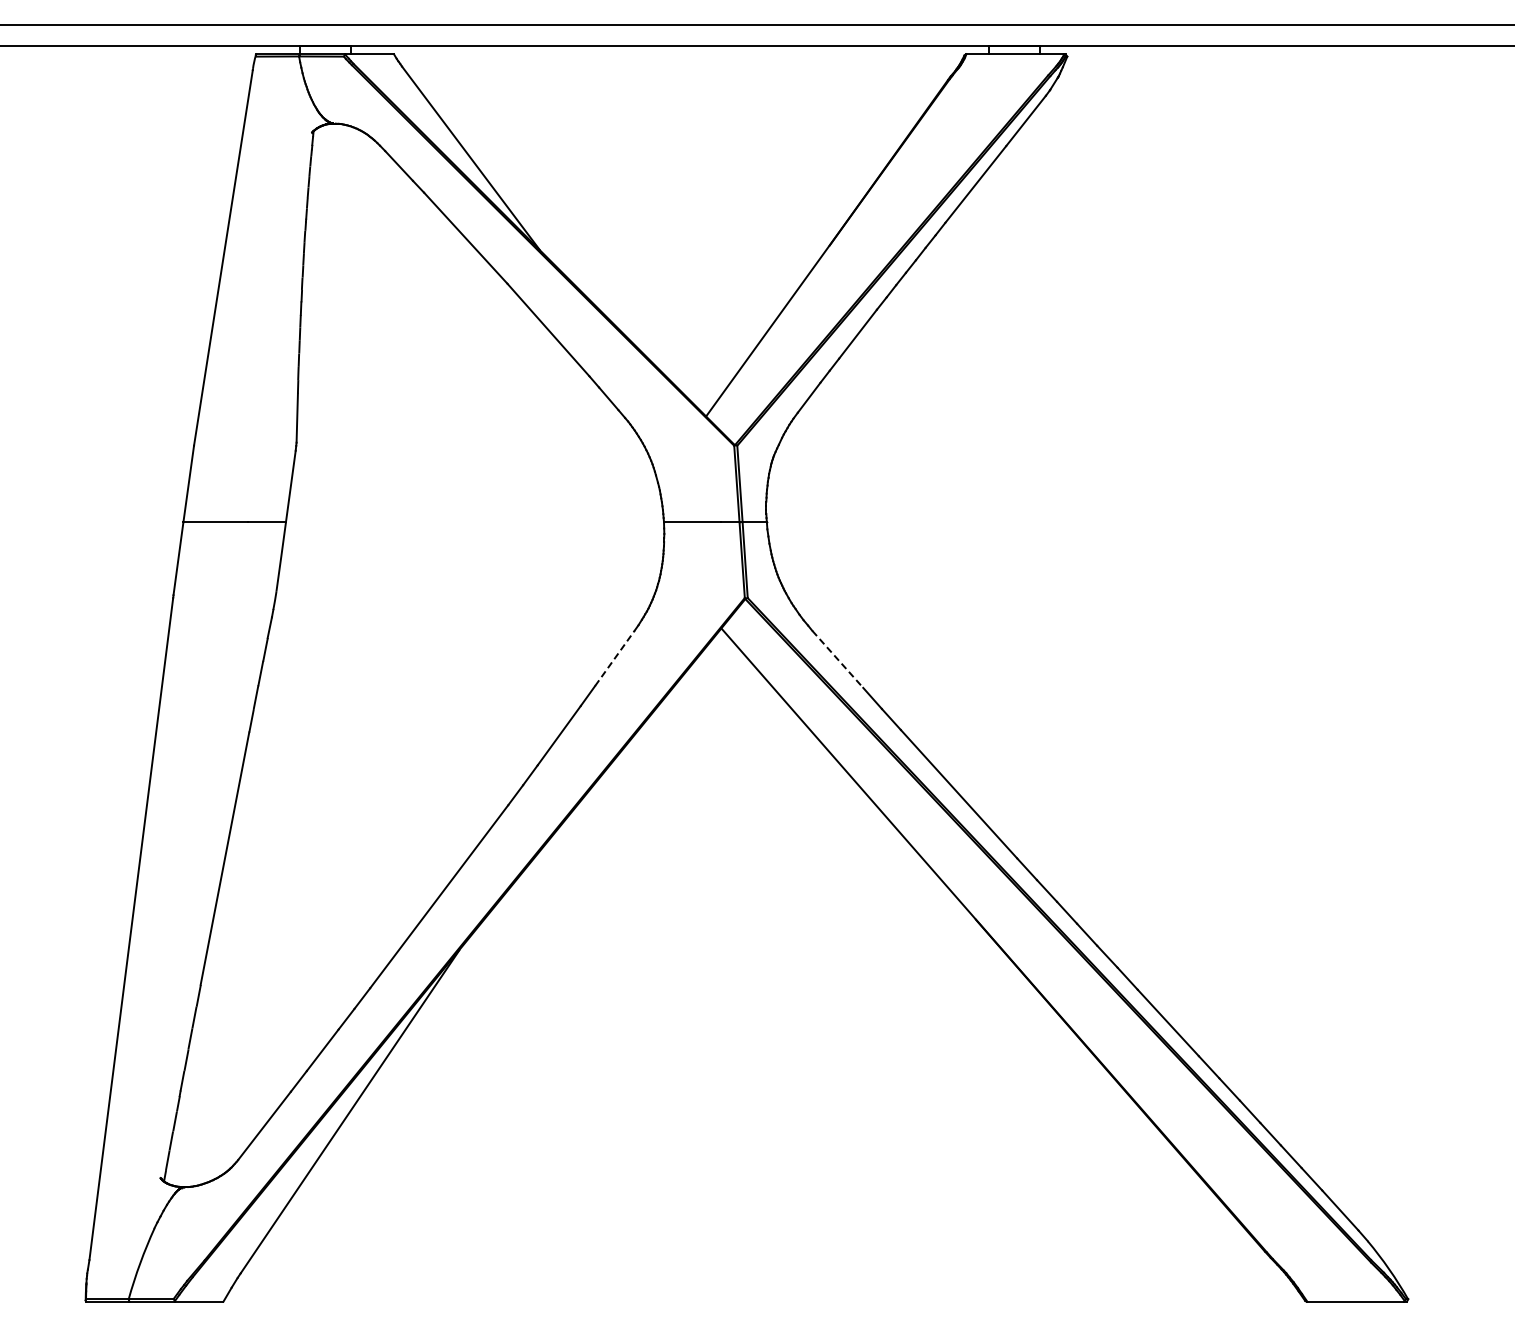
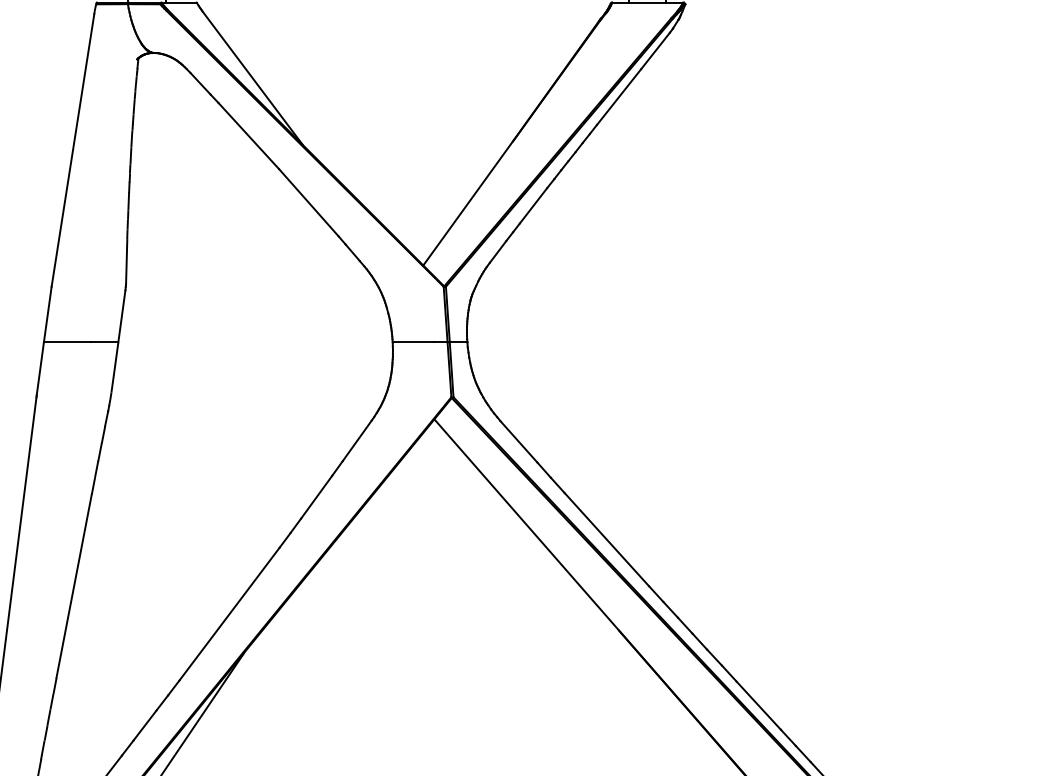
line: (615, 657) -> (357, 440), dashed -> solid
line: (838, 659) -> (519, 441), dashed -> solid

